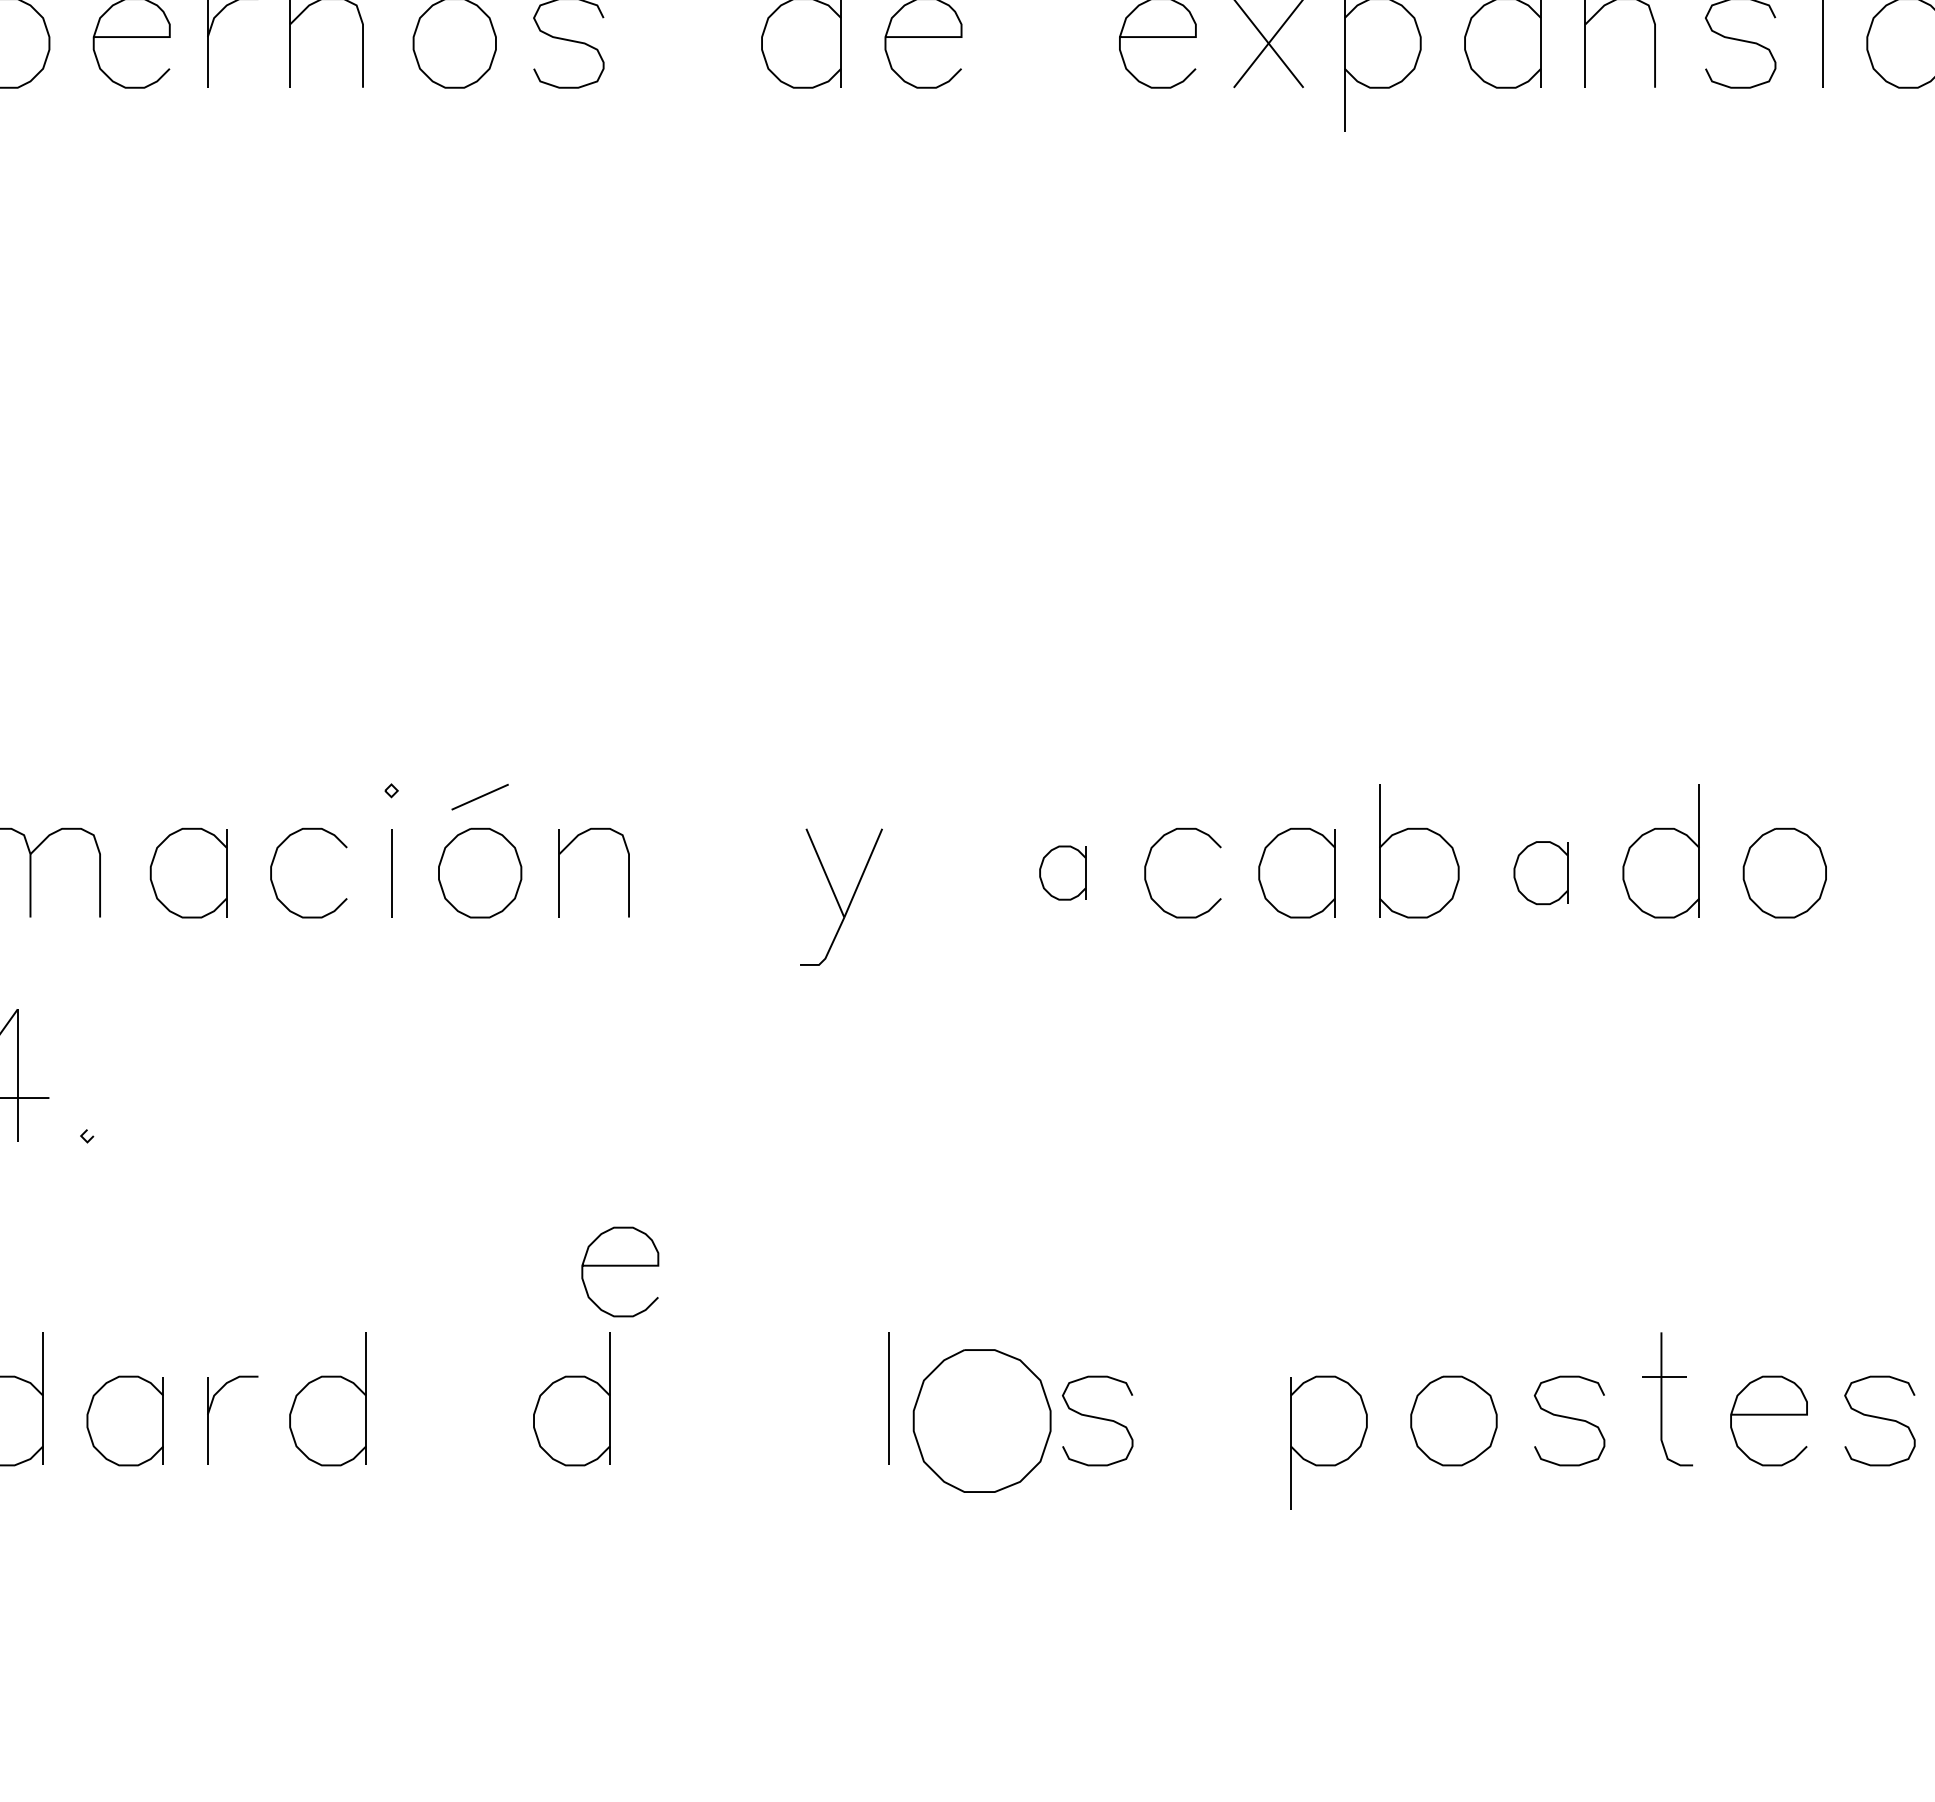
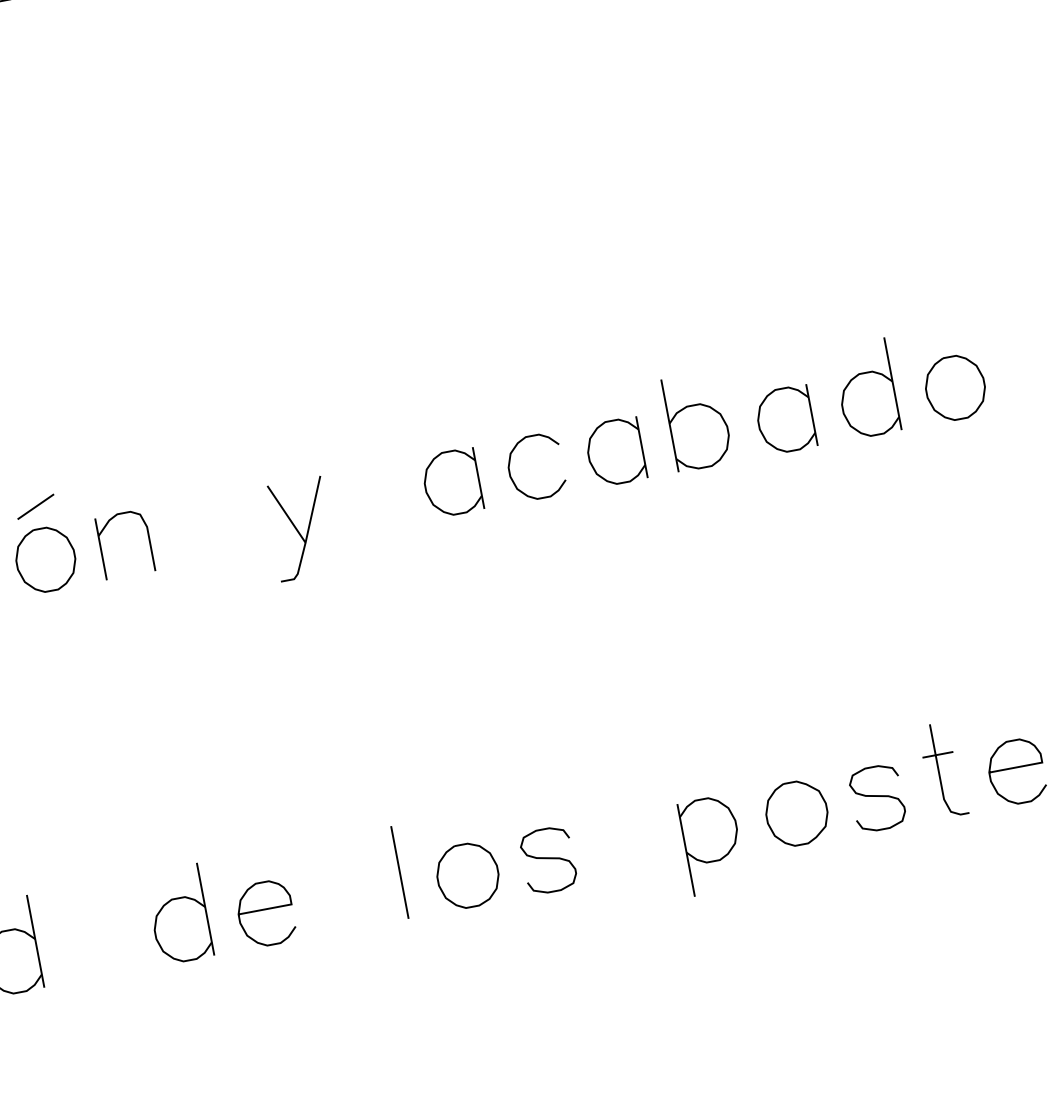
part: (1062, 872) -> (451, 482), size x1.67
part: (1540, 872) -> (784, 419), size x1.43
curve: (620, 1266) -> (265, 909), moved
part: (981, 1420) -> (467, 875), size x0.62

